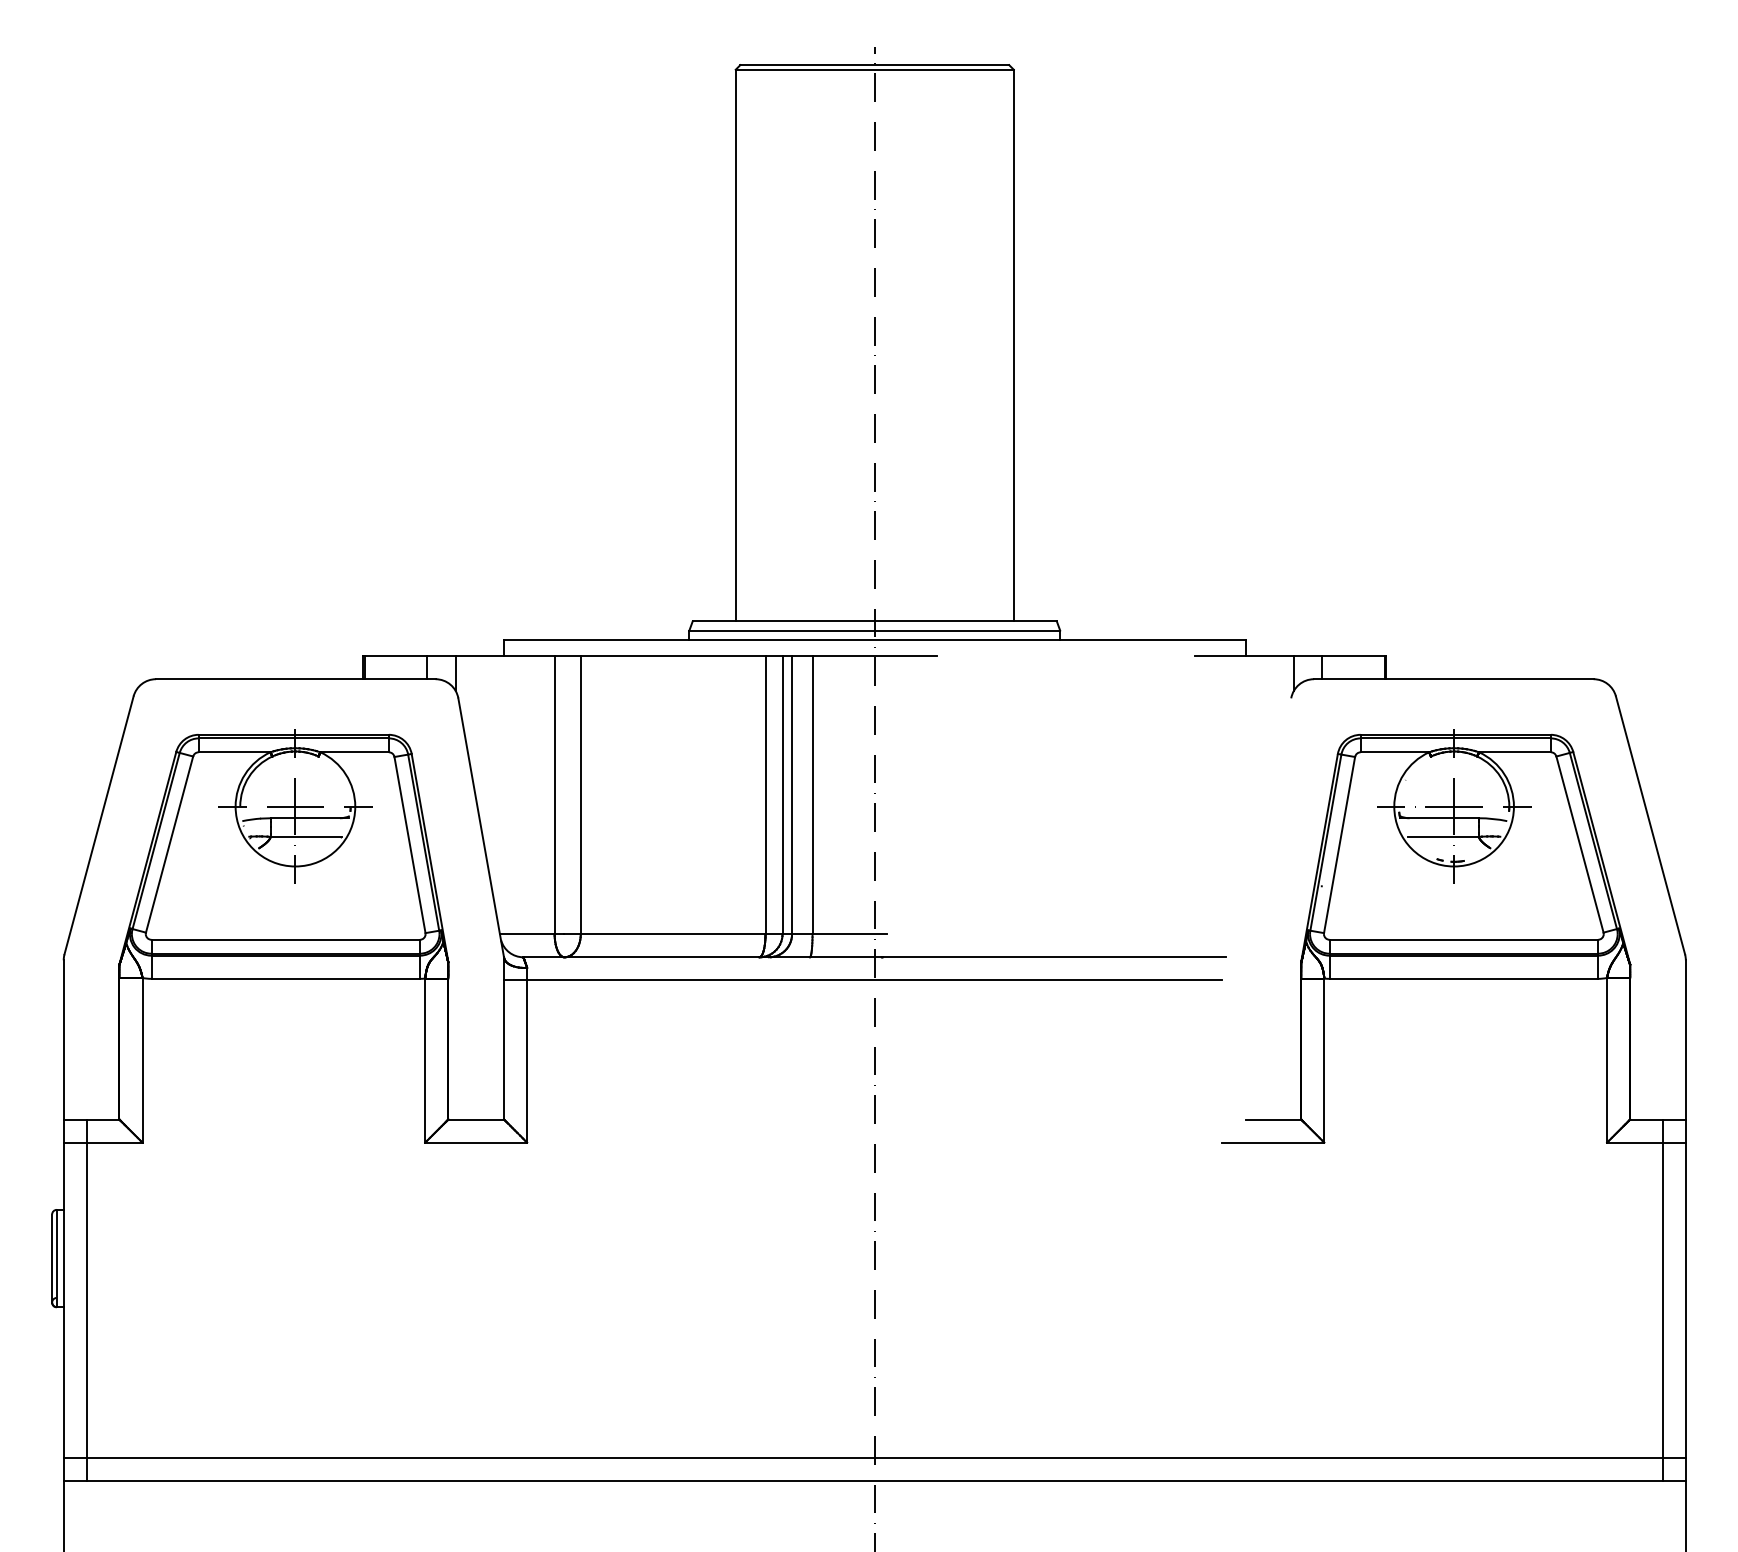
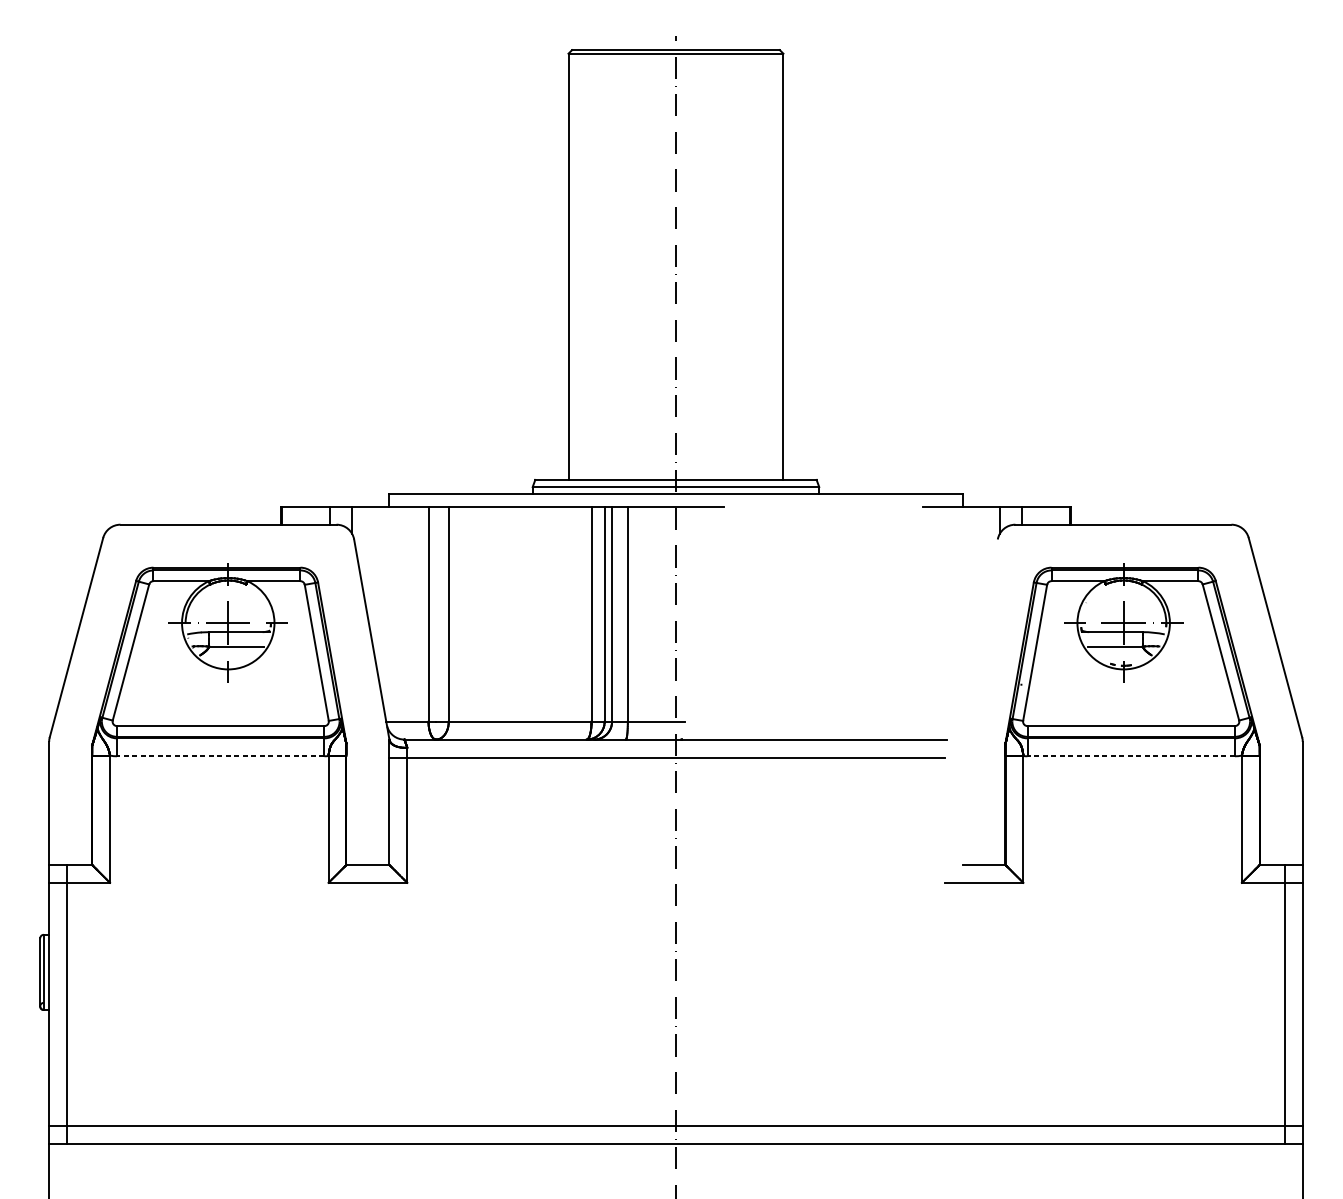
line: (285, 978) -> (220, 755), solid -> dashed
line: (1463, 978) -> (1130, 755), solid -> dashed

